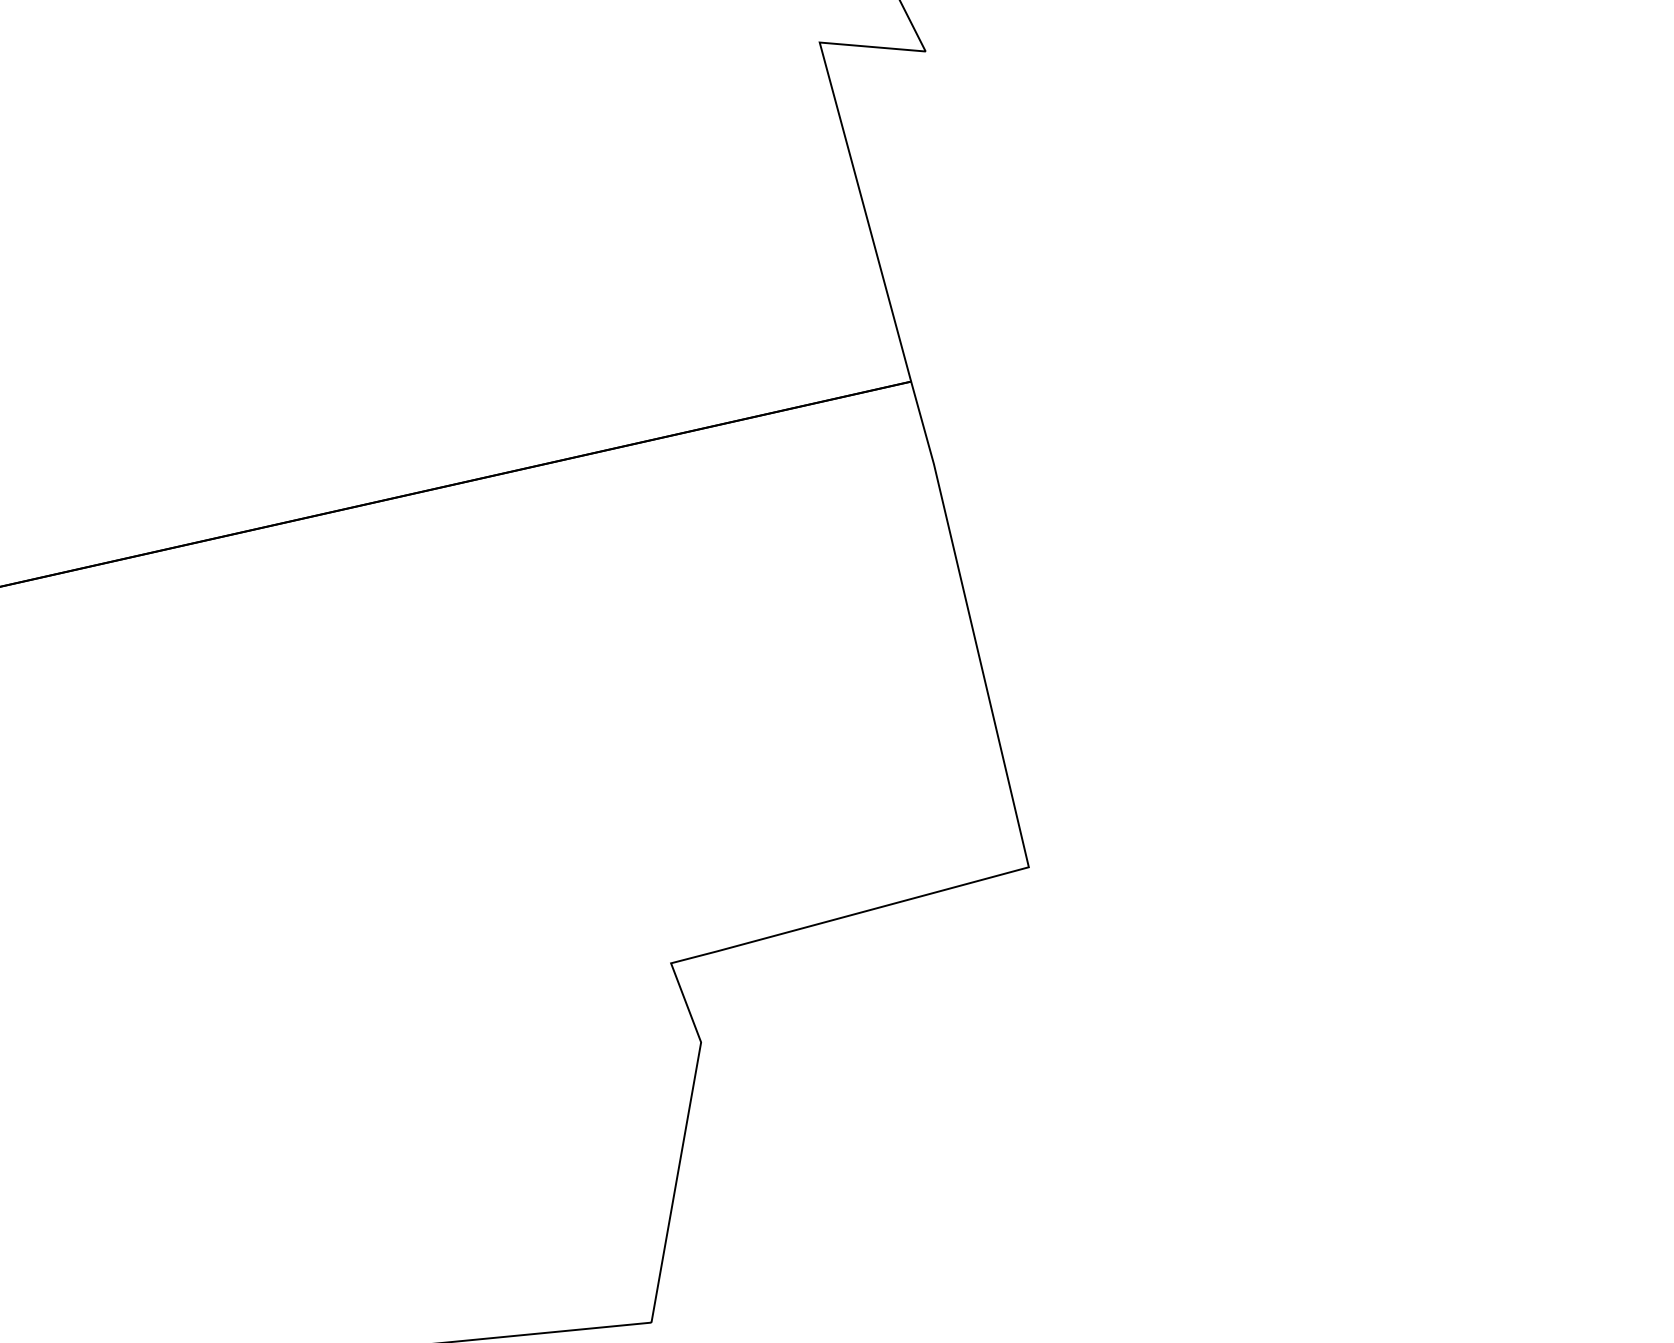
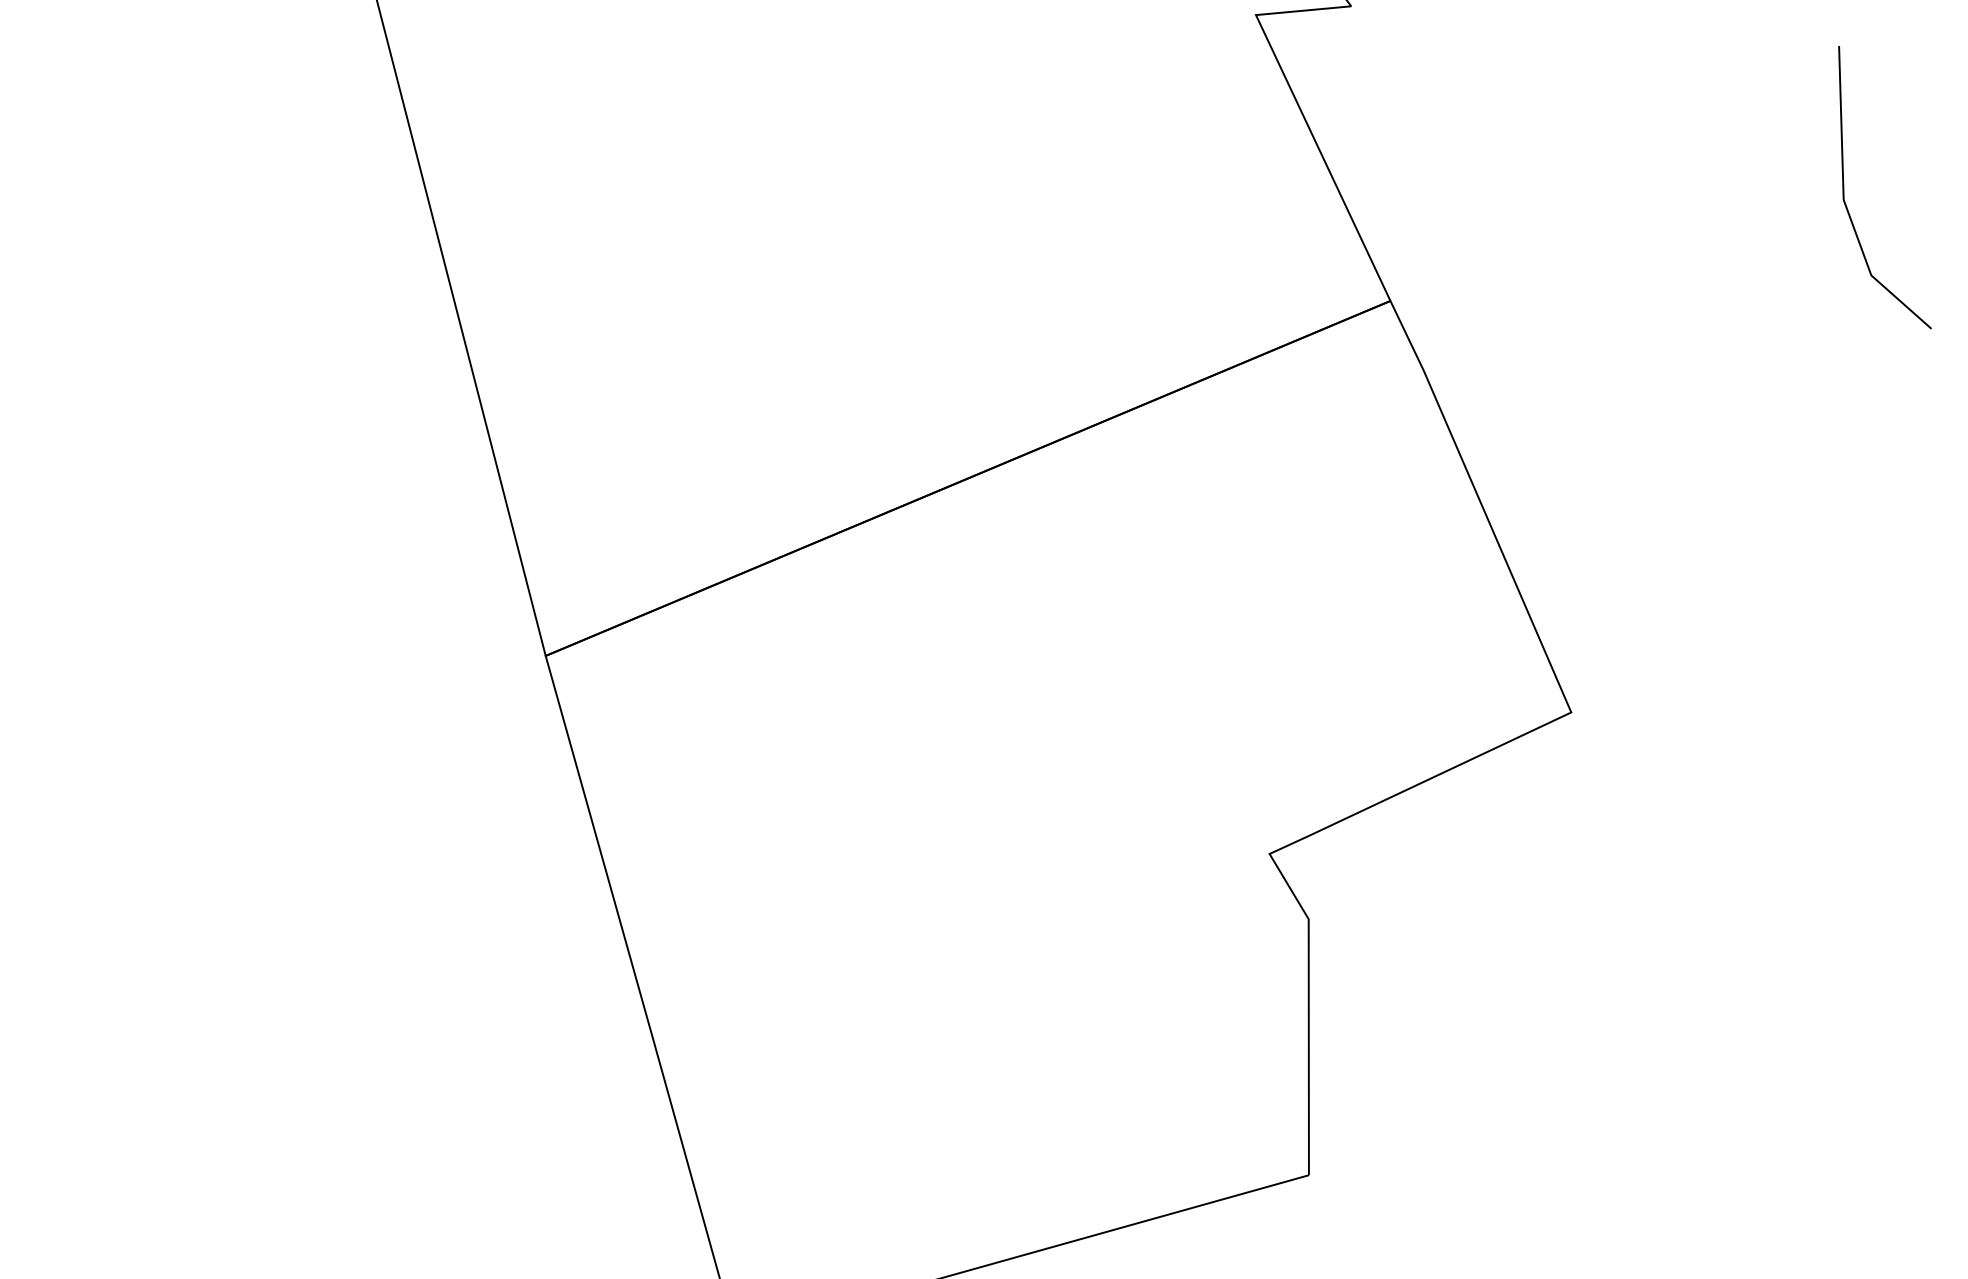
line: (1430, 345) -> (1844, 187), added

